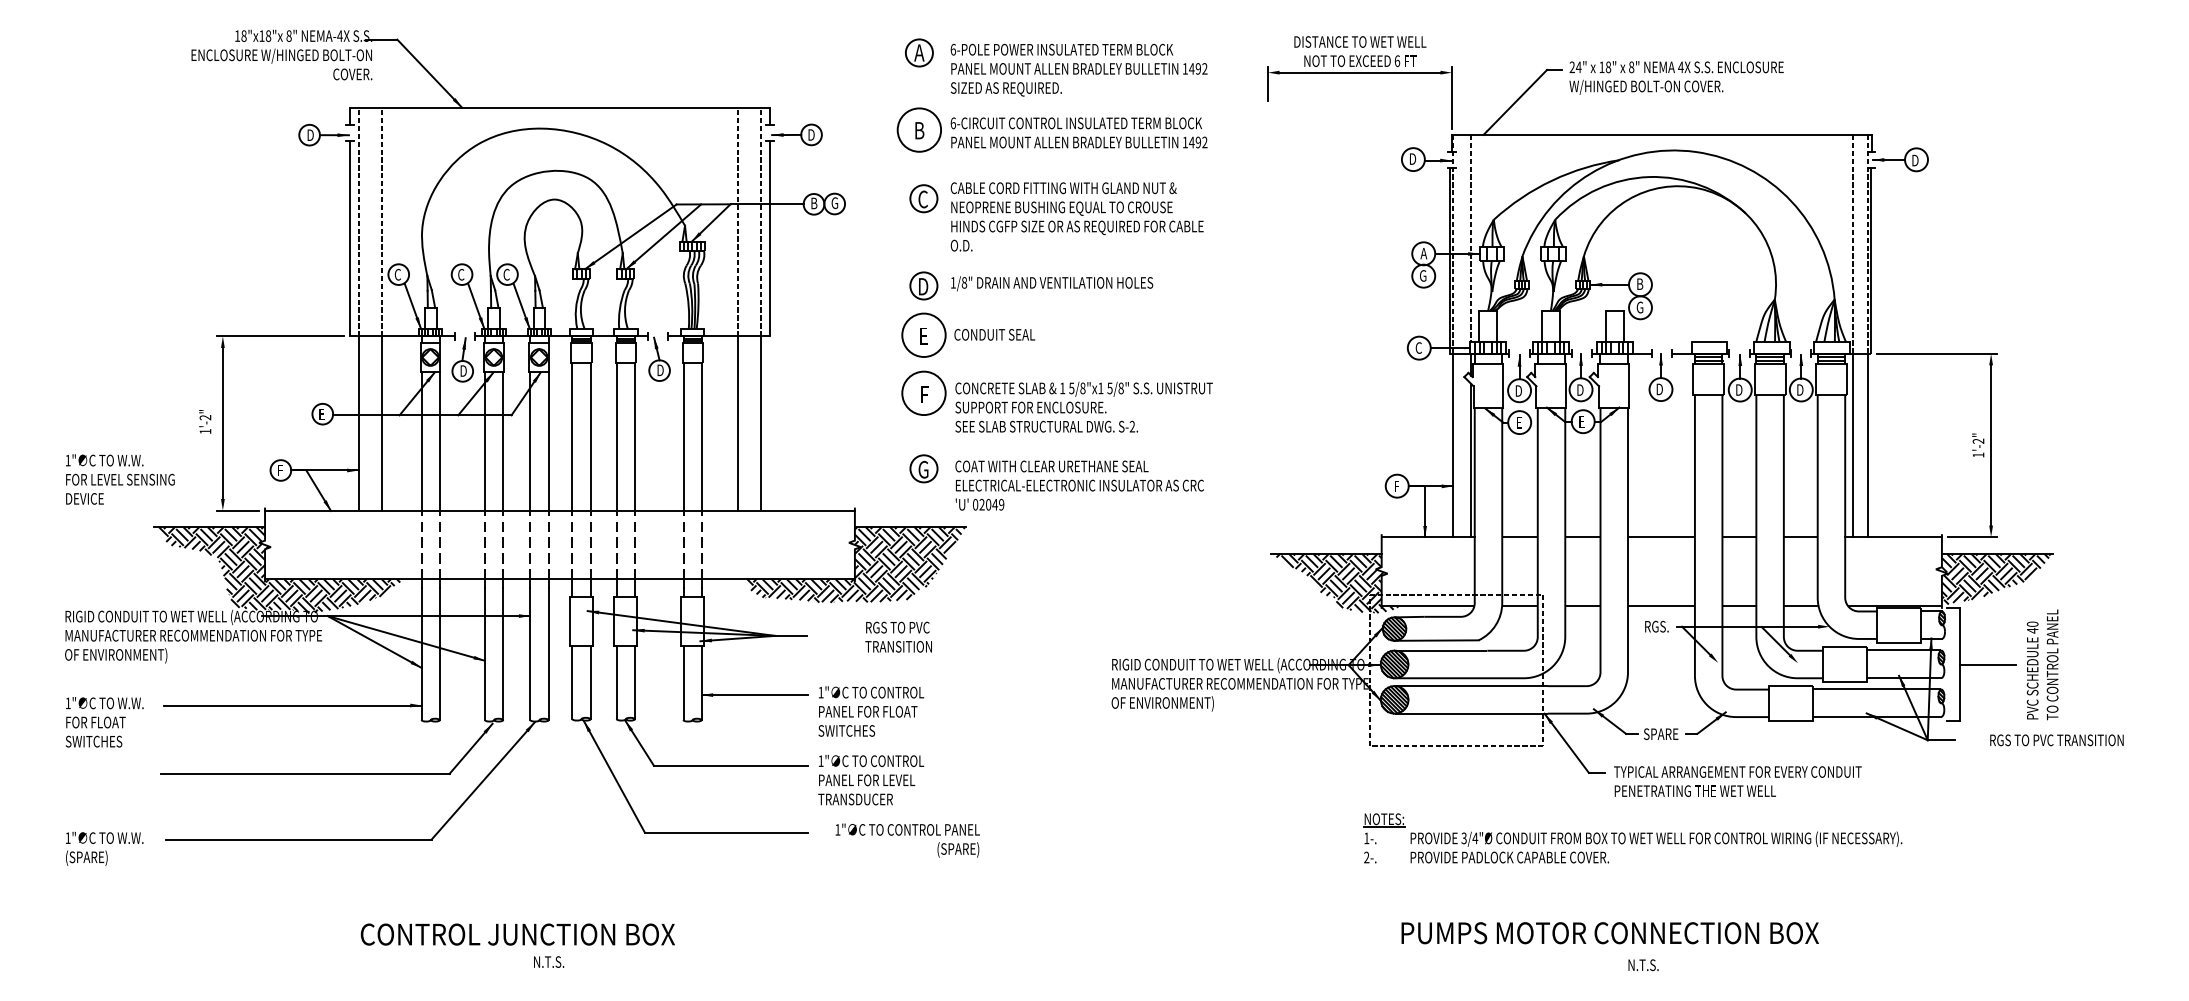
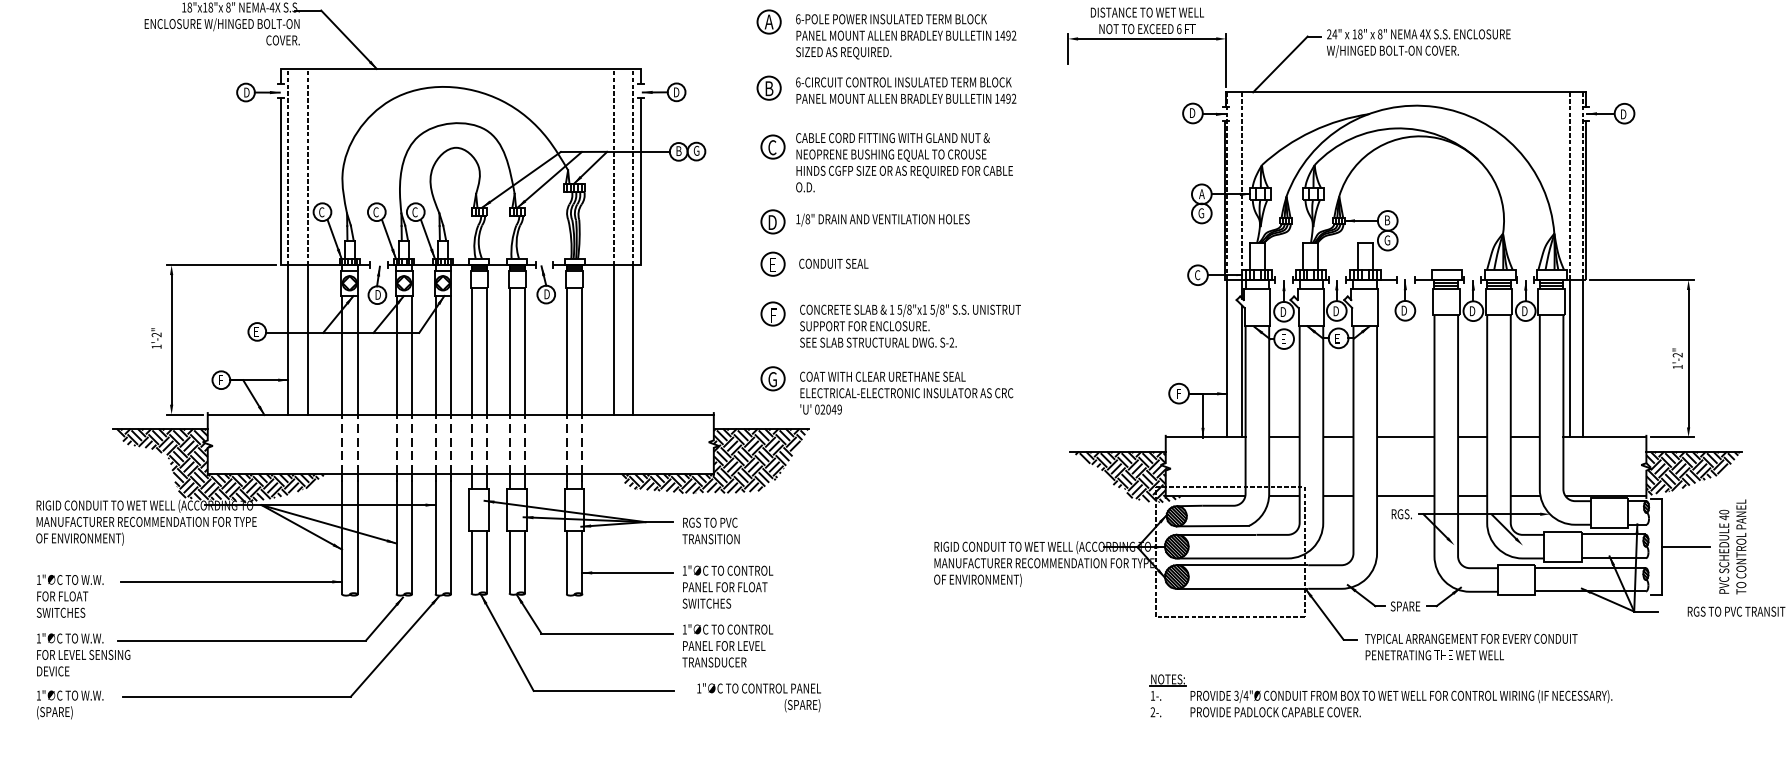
circle: (918, 129) -> (768, 87), size x0.62
circle: (923, 334) -> (772, 263), size x0.62
circle: (923, 392) -> (772, 313), size x0.62
text: (120, 479) -> (83, 654), moved
text: (898, 636) -> (710, 530), moved

